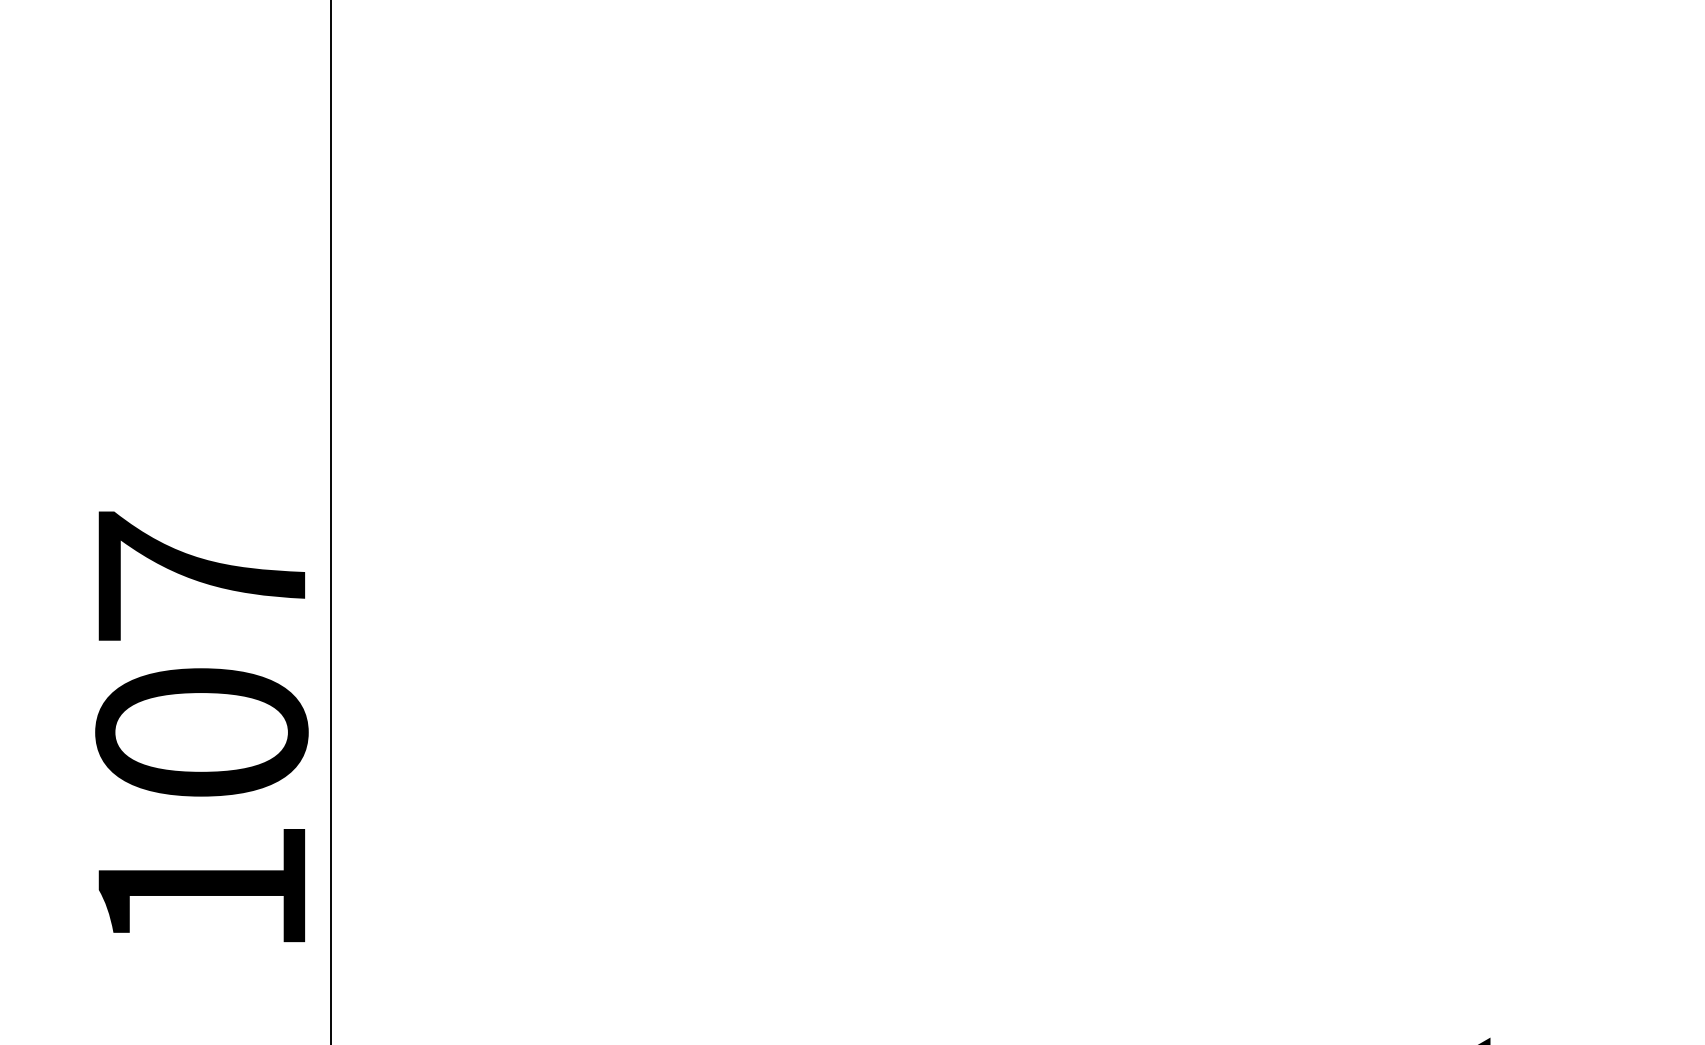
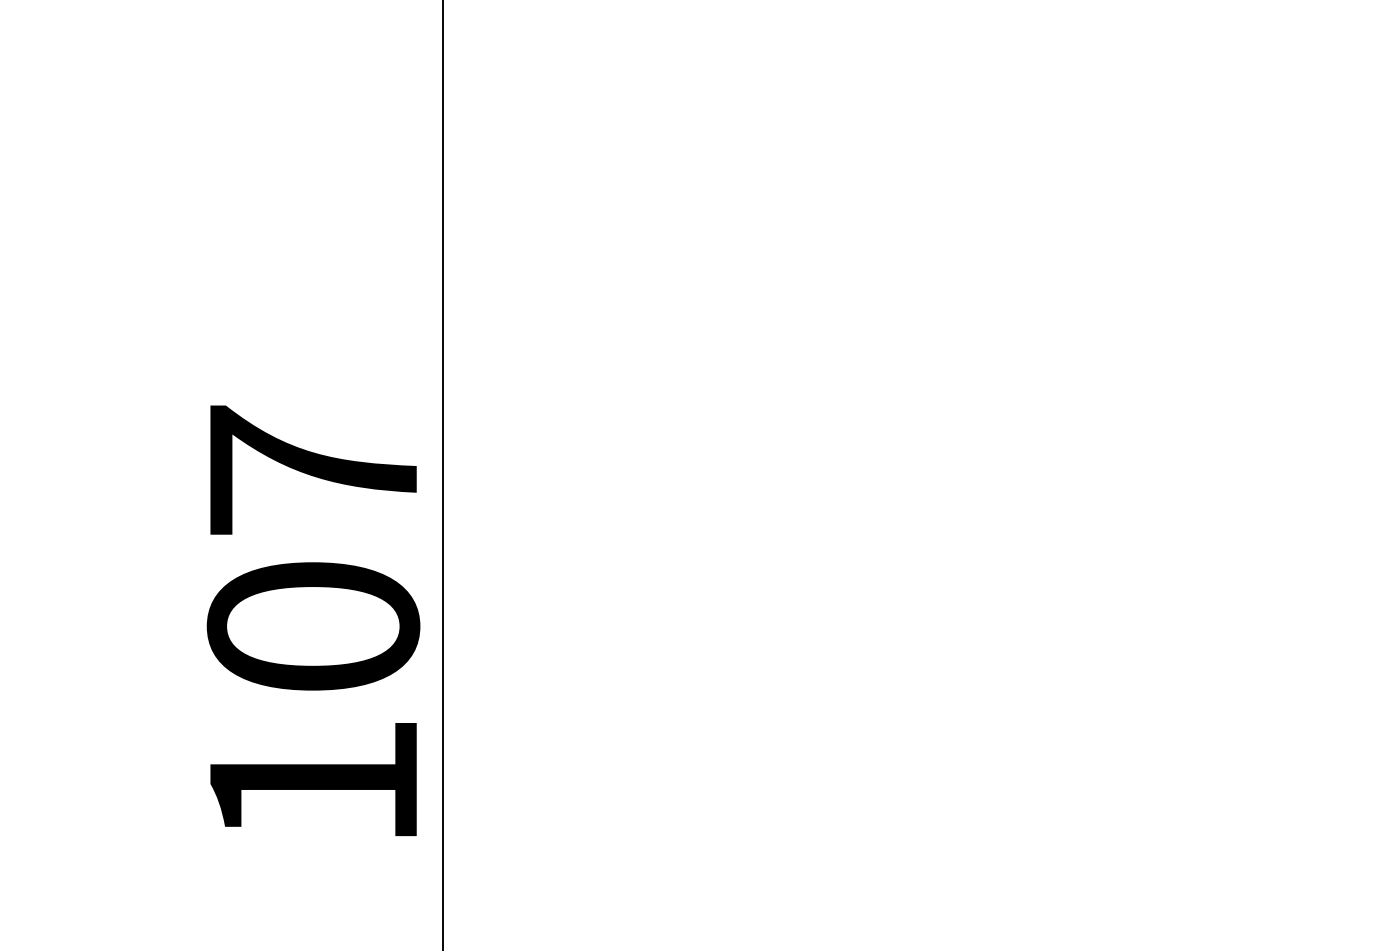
text: (201, 726) -> (313, 620), moved

